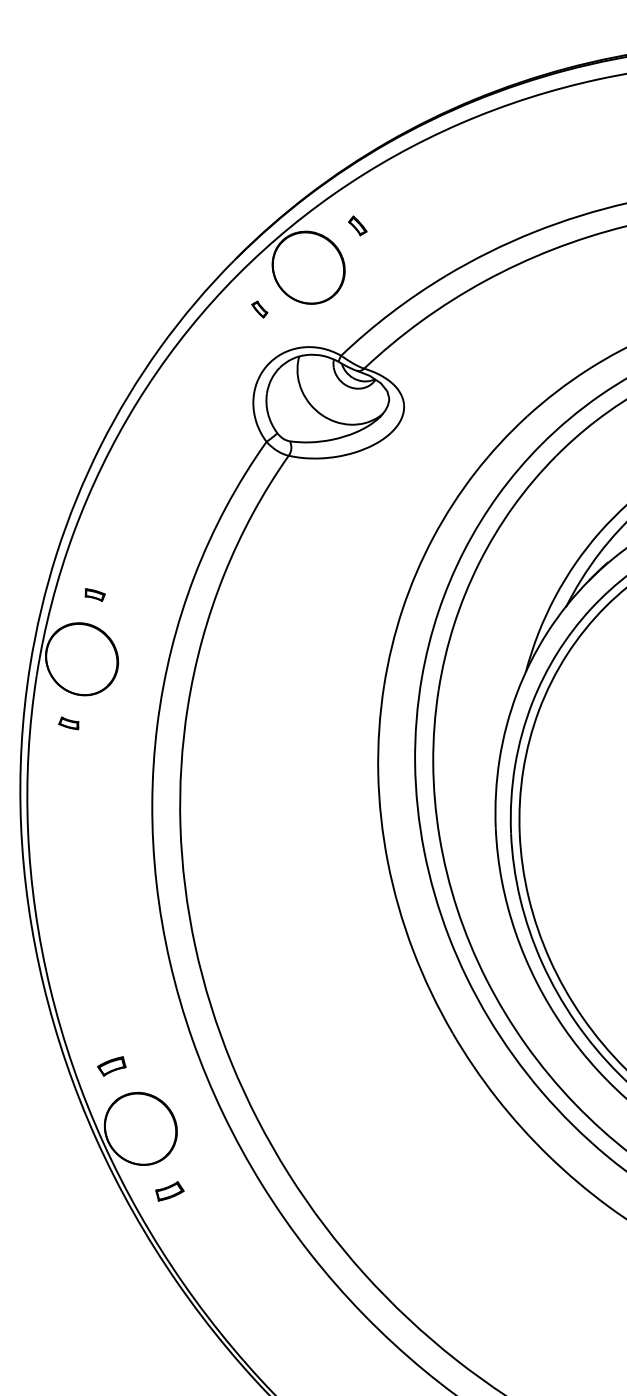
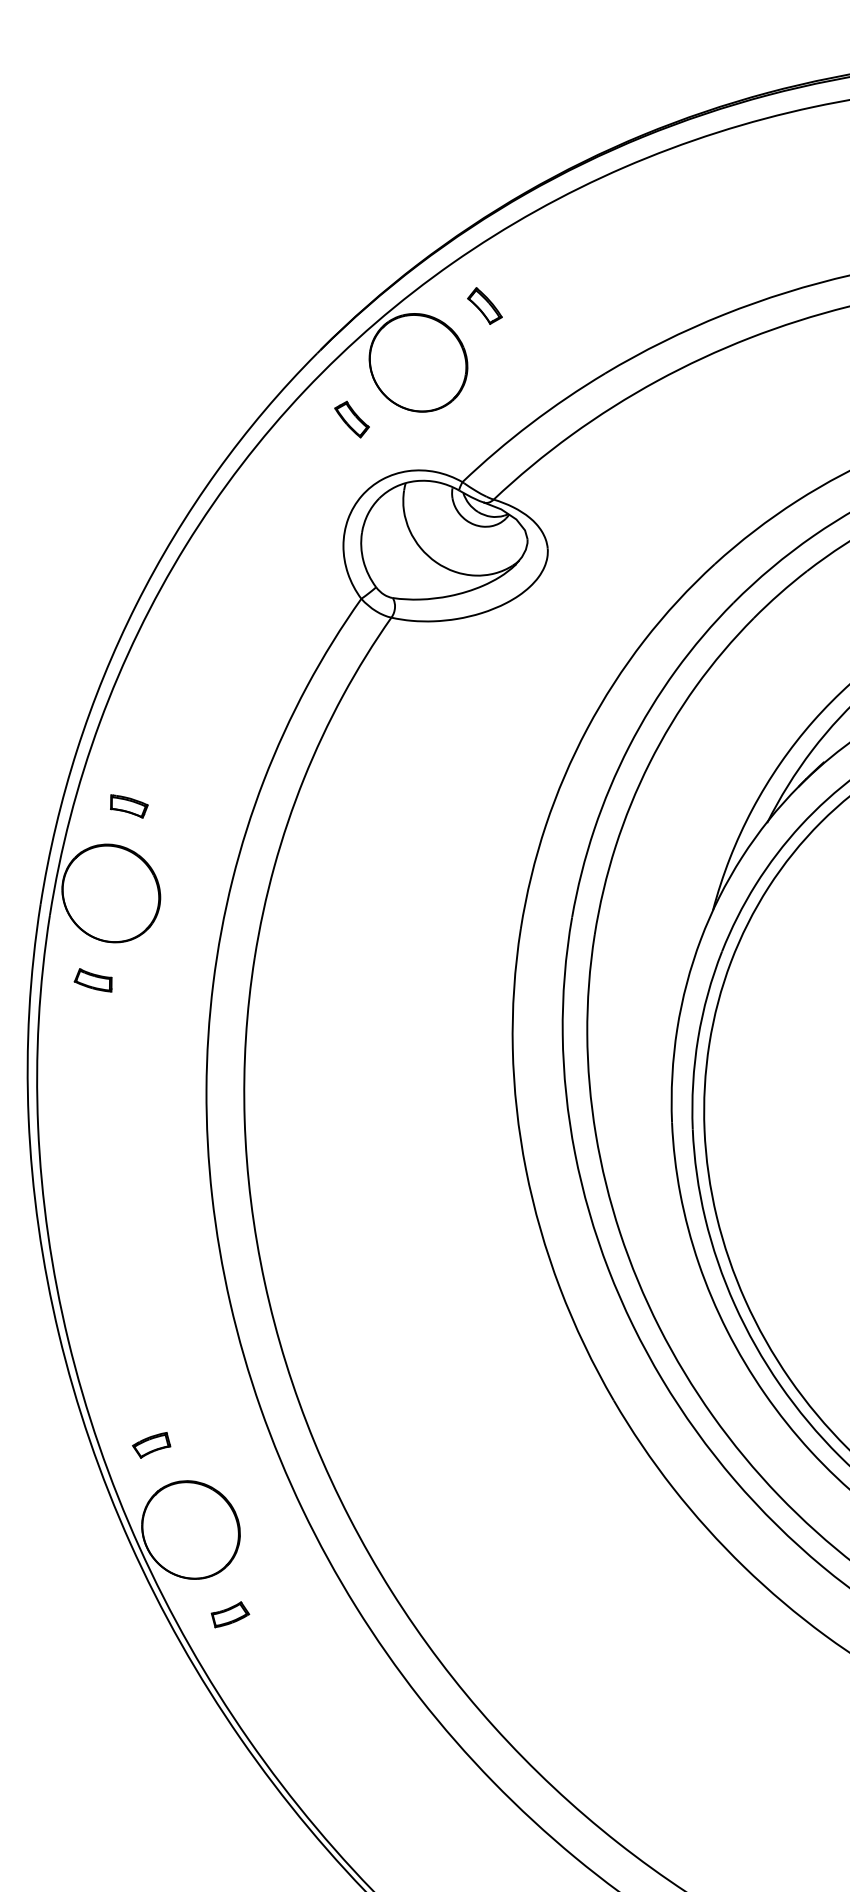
part: (357, 225) -> (484, 305), size x1.43
part: (259, 309) -> (351, 419), size x1.67
part: (94, 594) -> (128, 805), size x1.43
part: (68, 723) -> (92, 980), size x1.43

